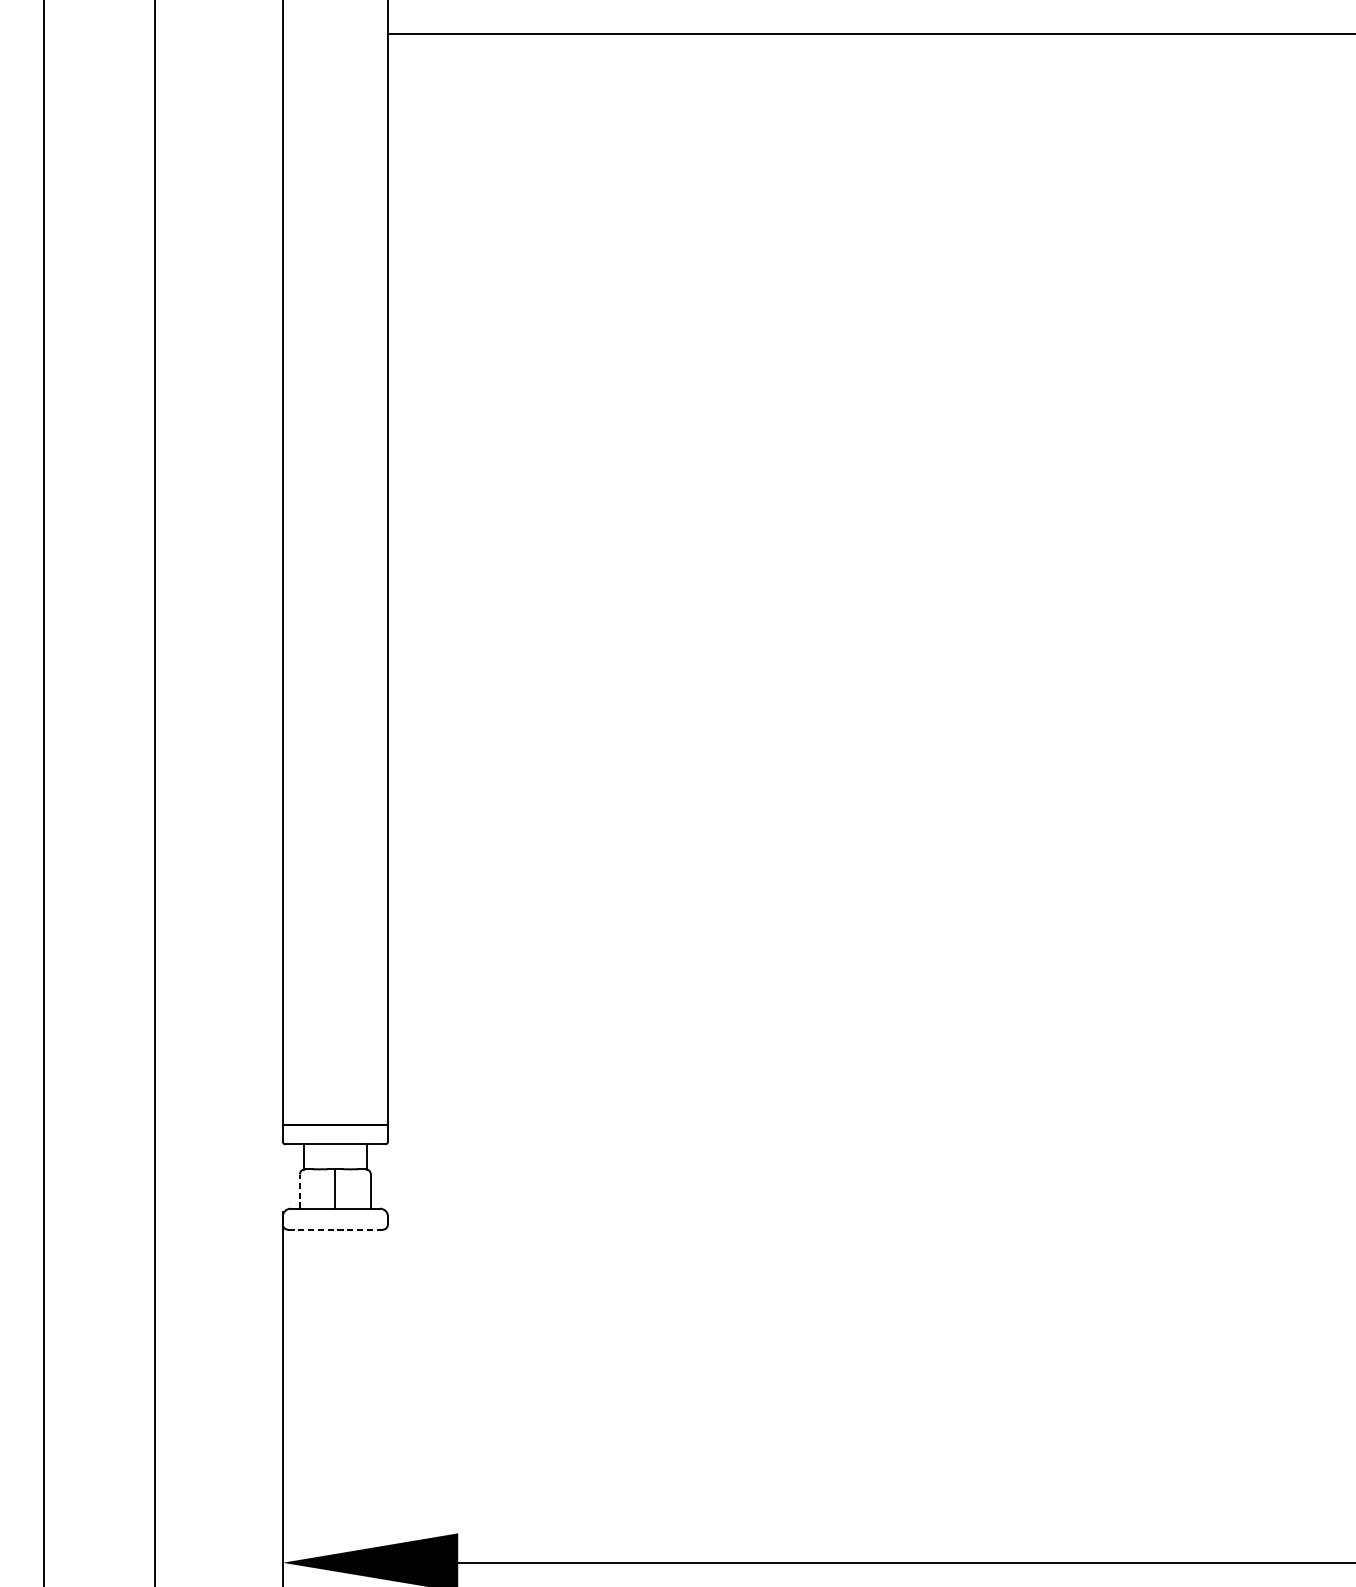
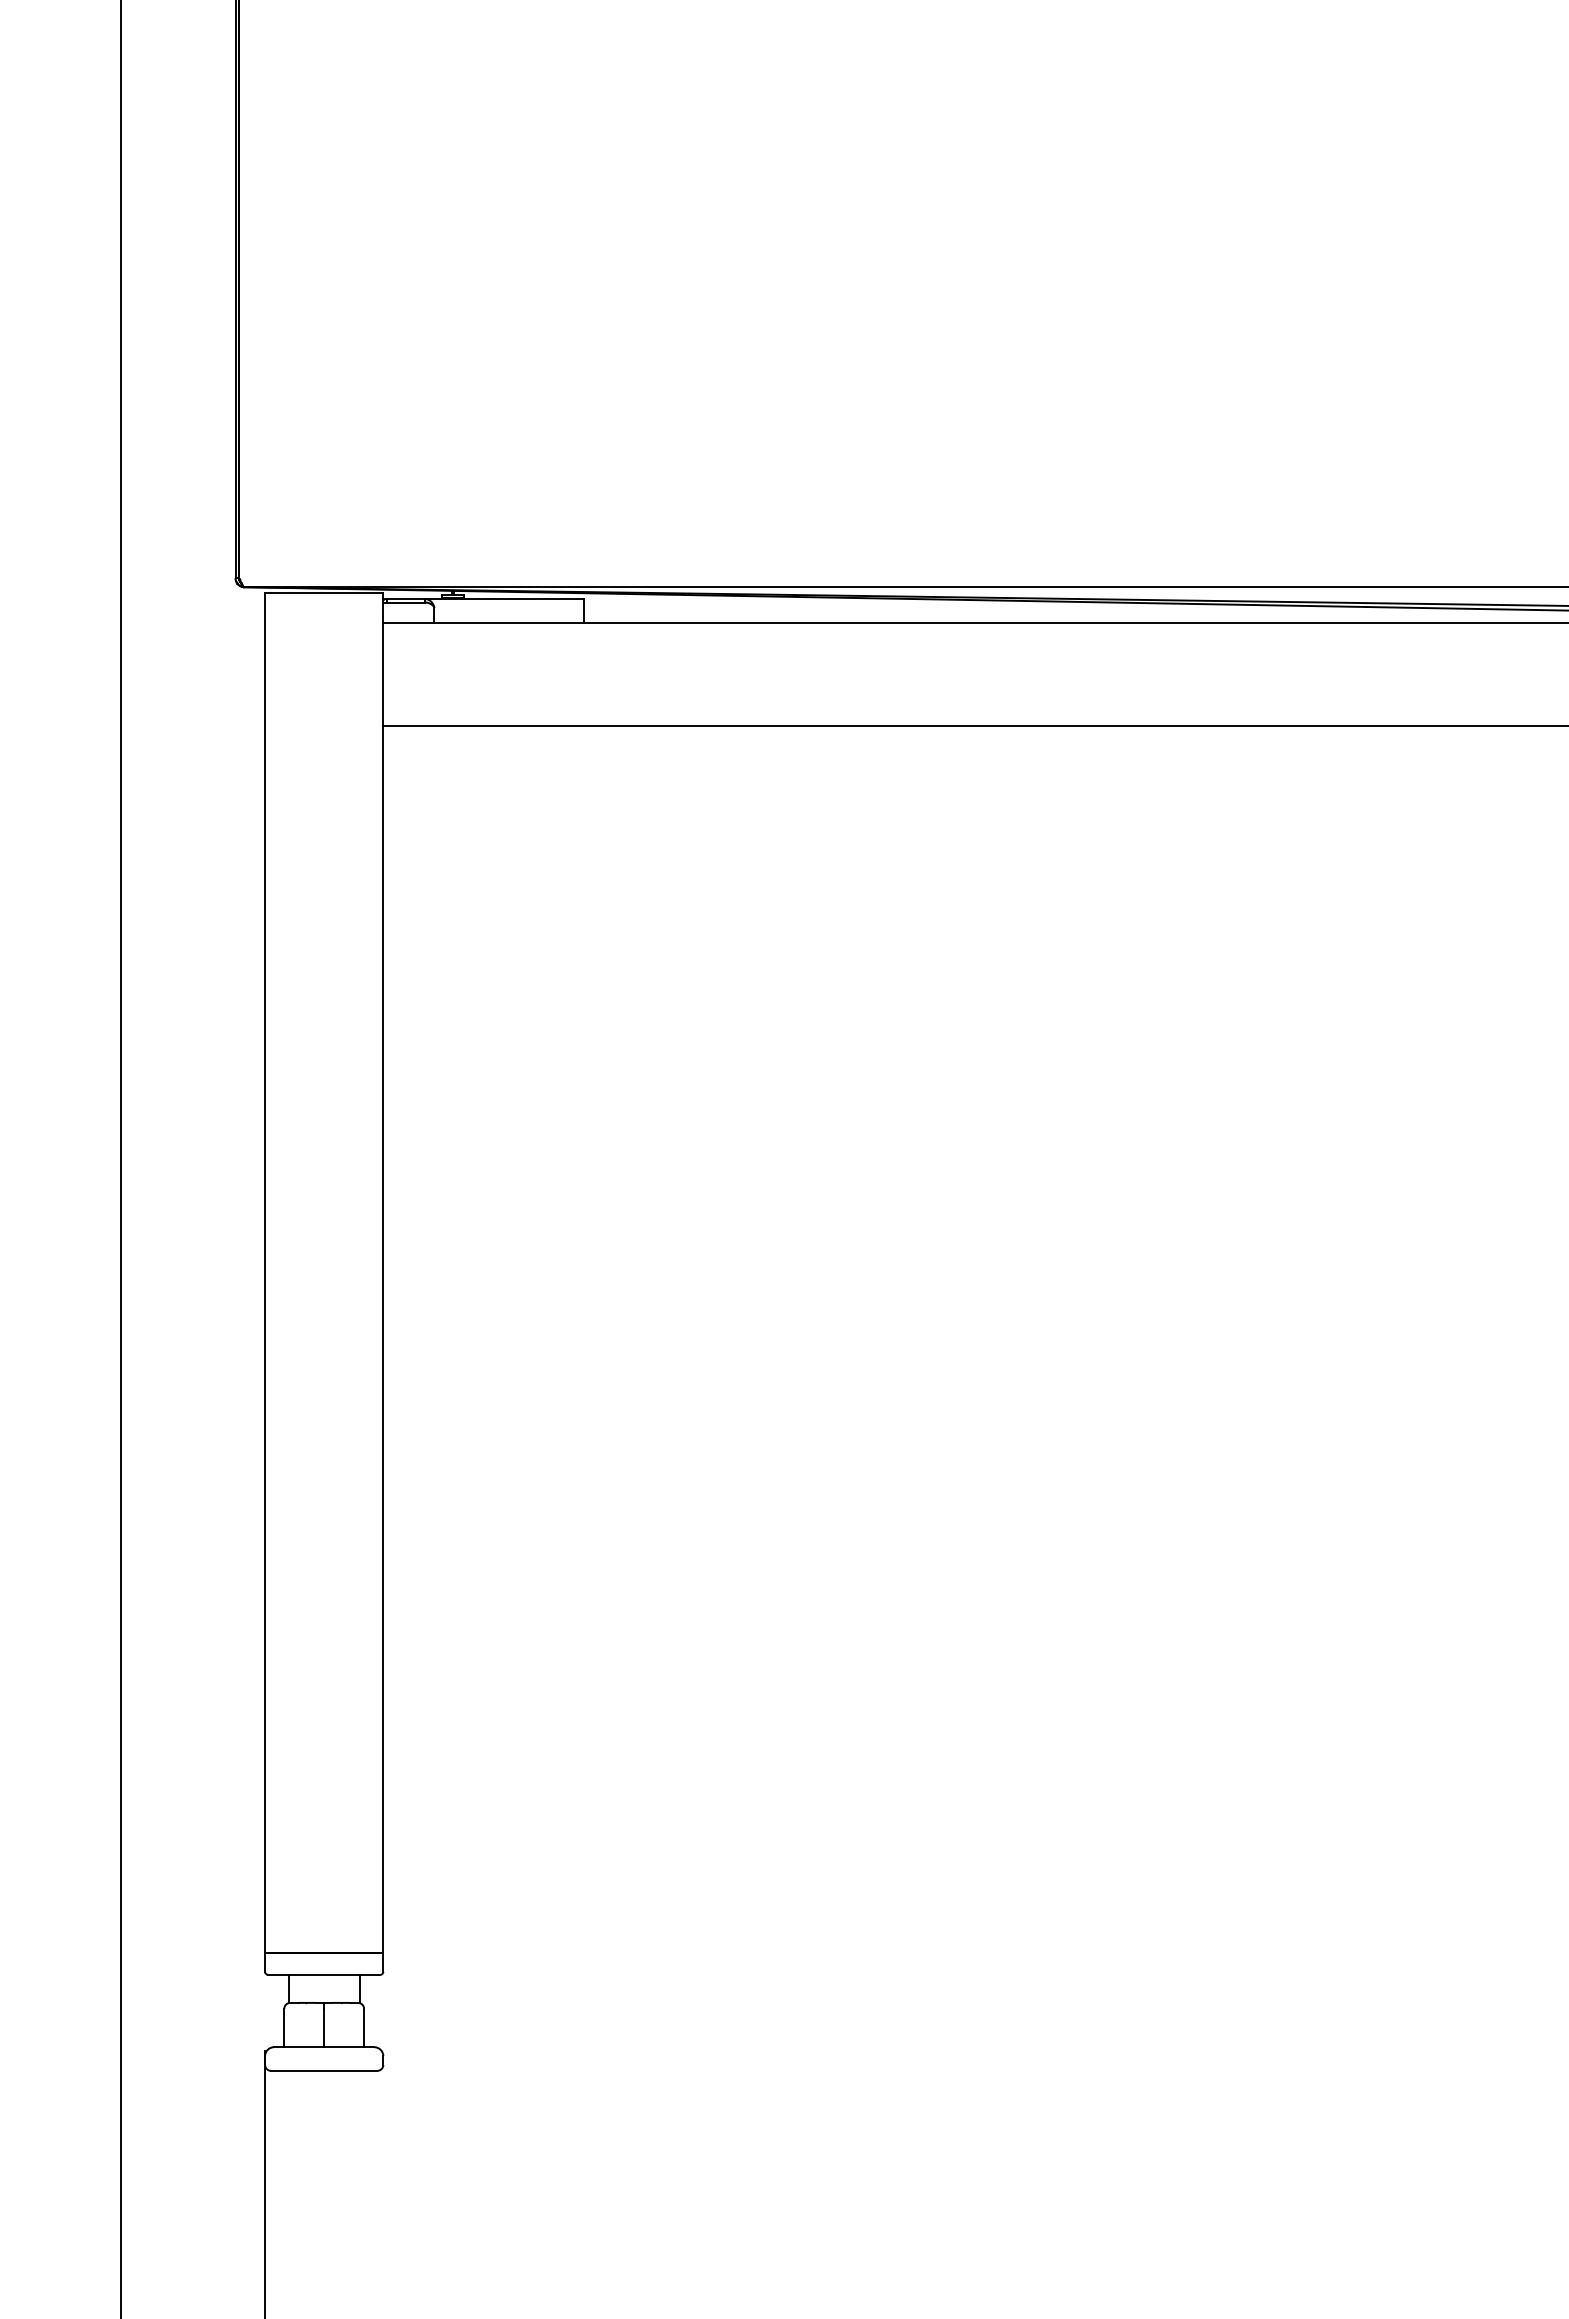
line: (300, 1191) -> (284, 2027), dashed -> solid
line: (334, 1229) -> (323, 2070), dashed -> solid

